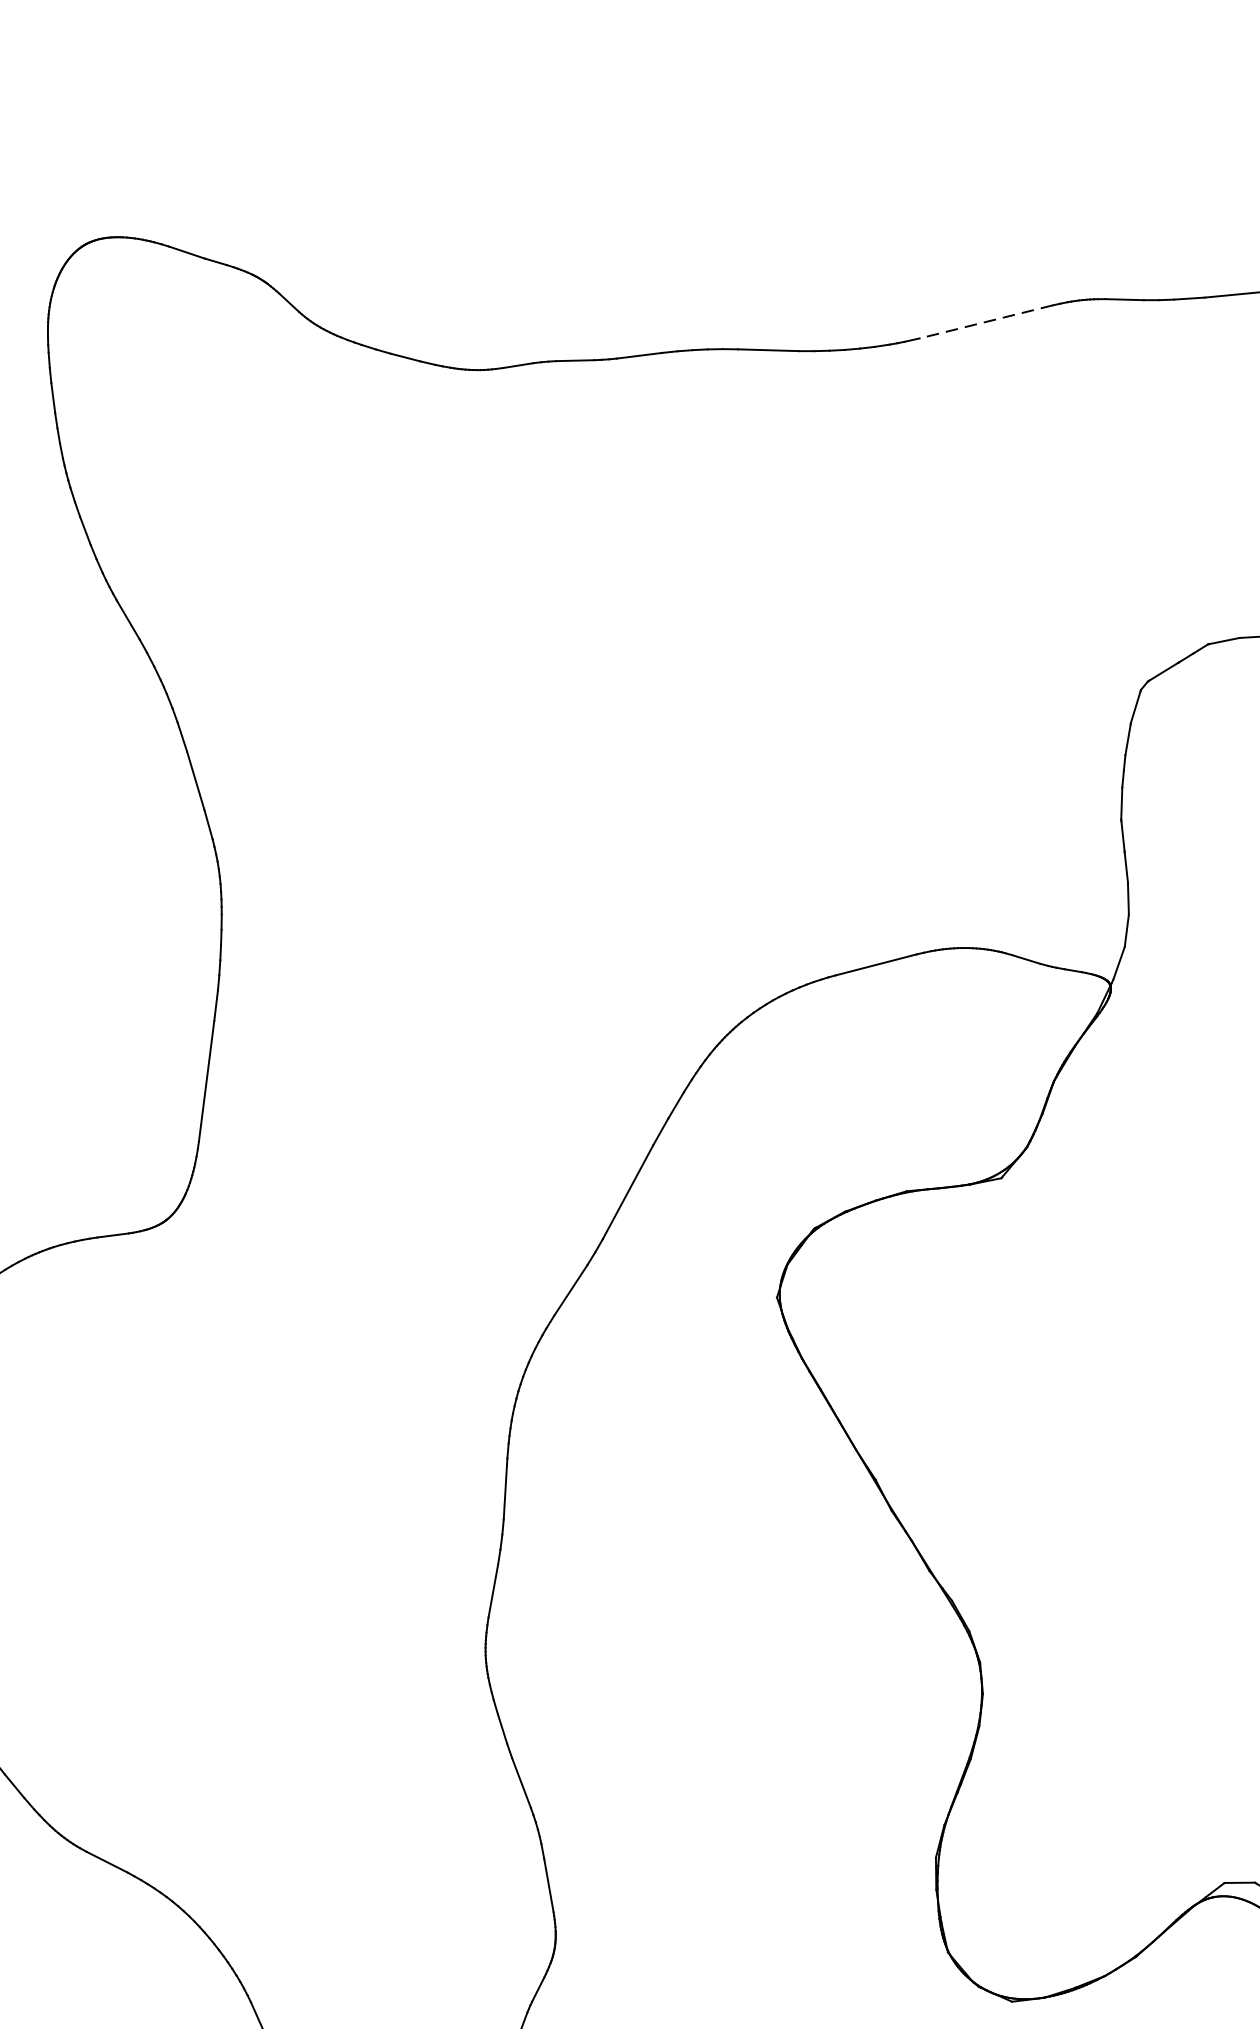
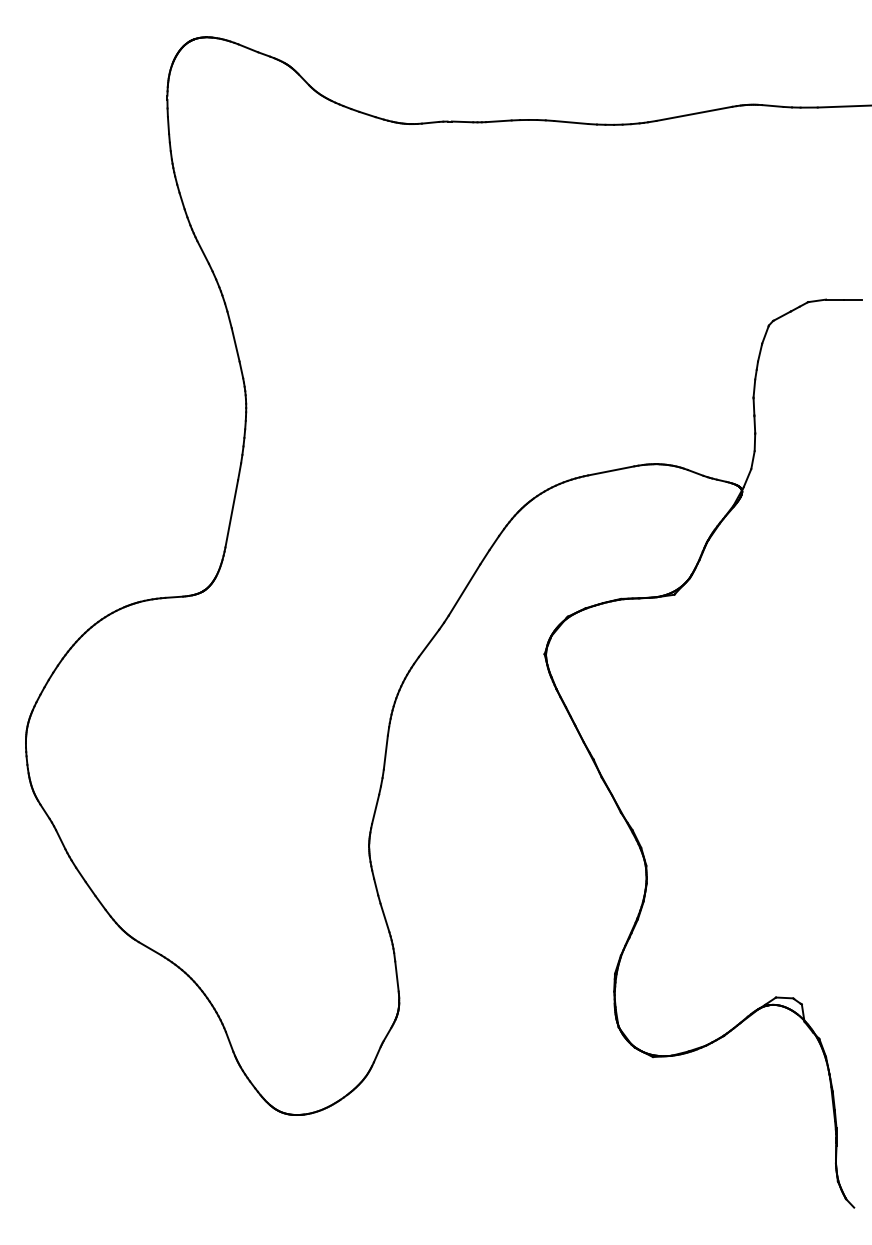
line: (986, 321) -> (694, 113), dashed -> solid

